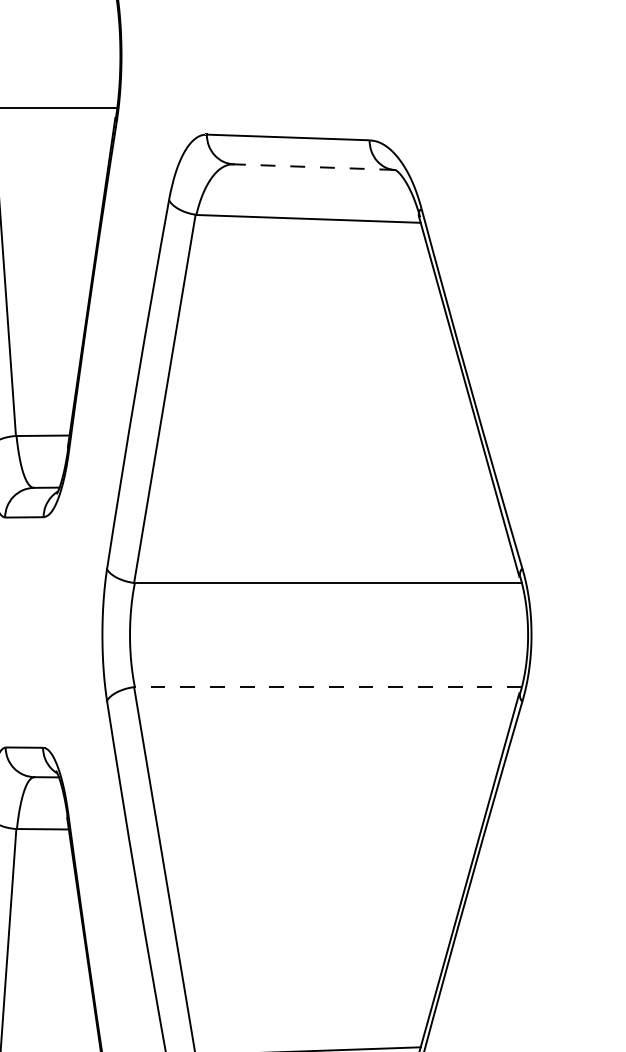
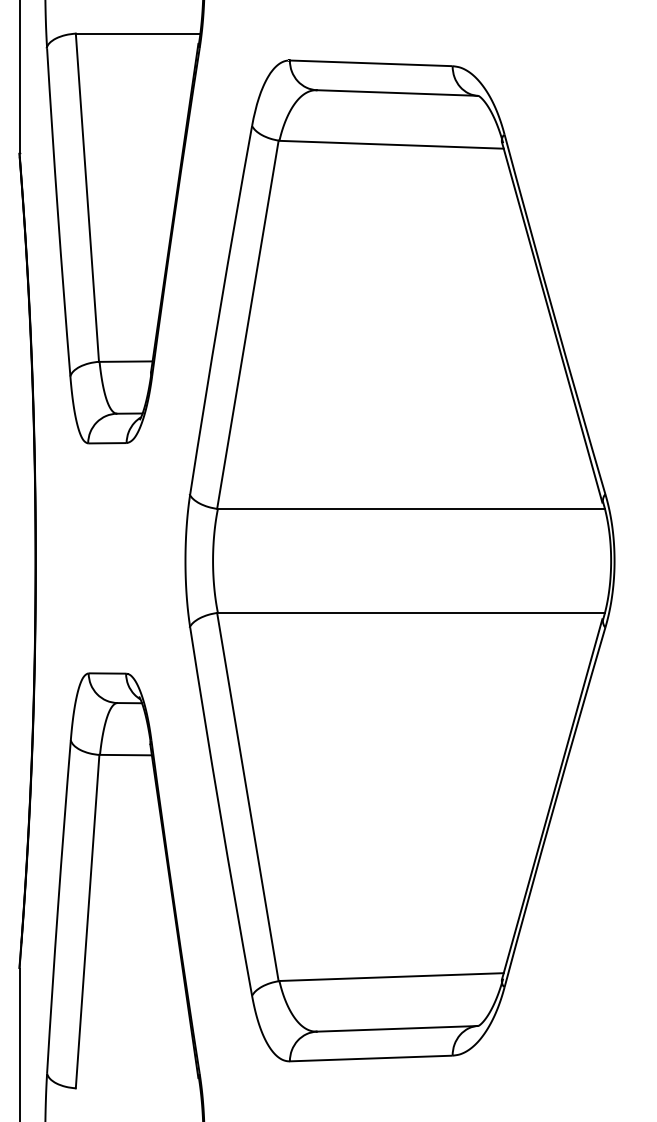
line: (313, 167) -> (396, 93), dashed -> solid
line: (328, 686) -> (411, 612), dashed -> solid

